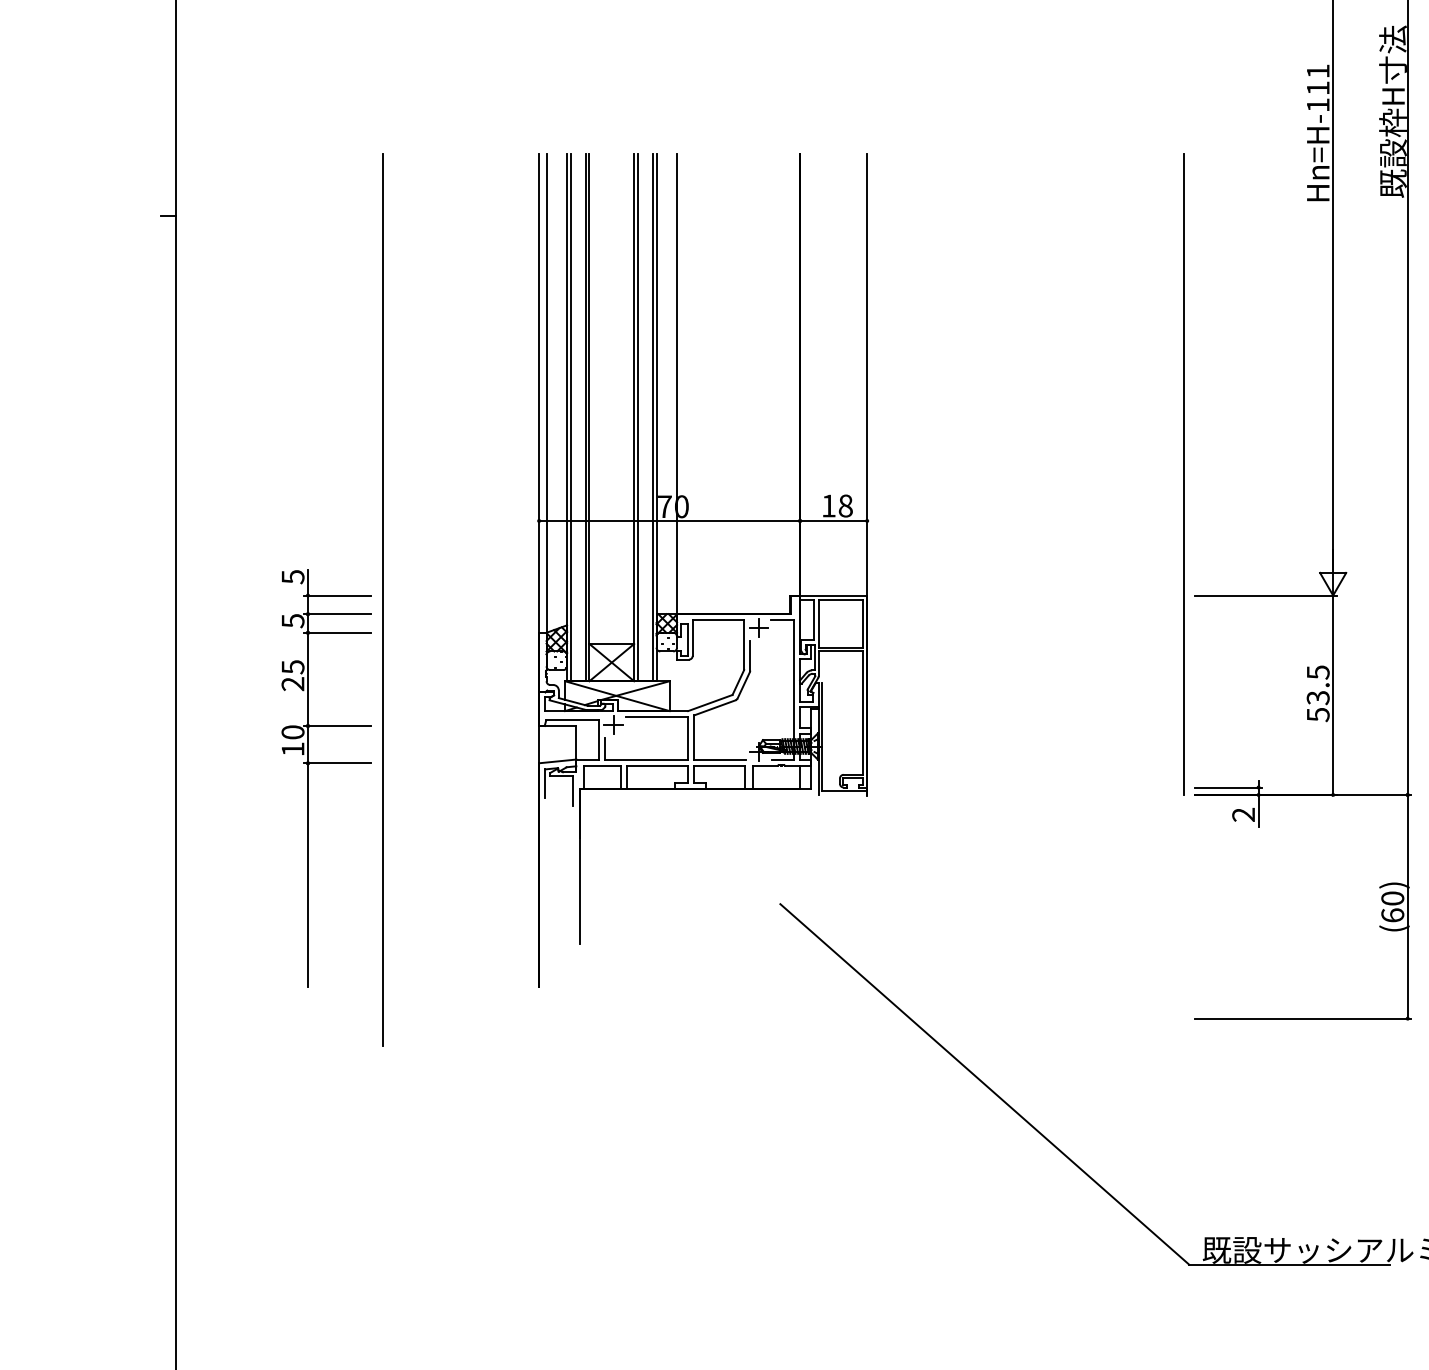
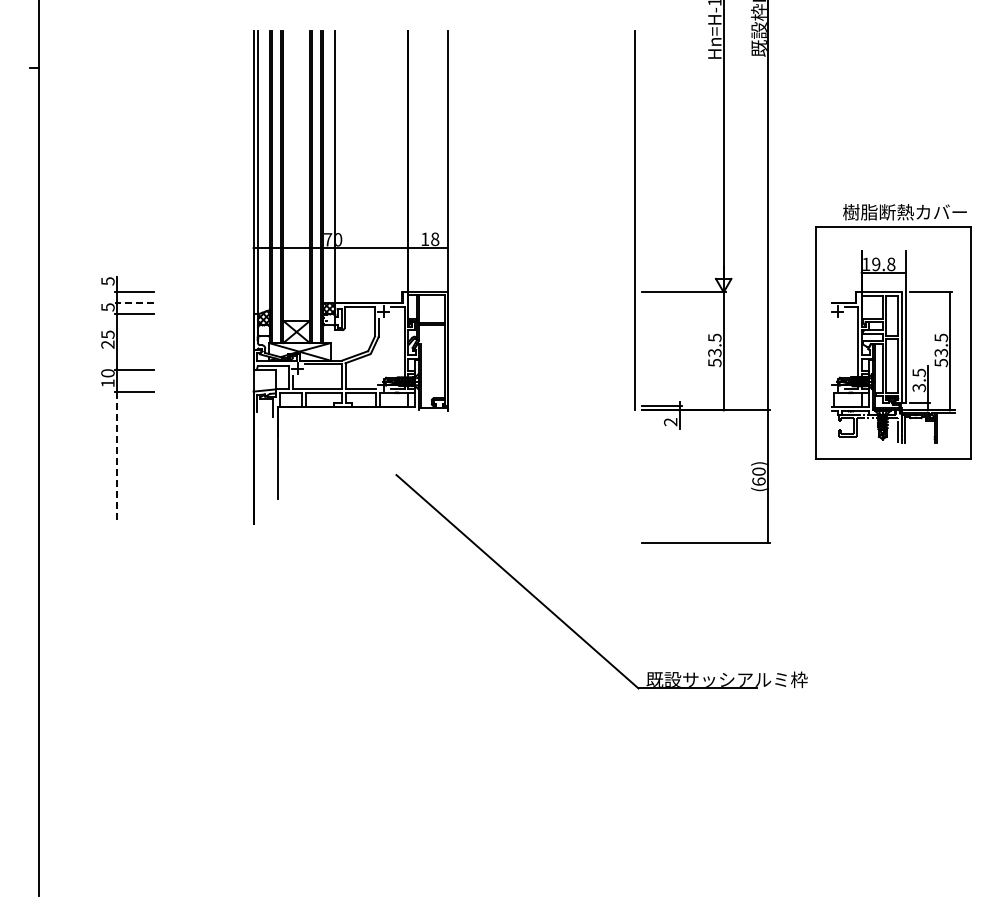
line: (381, 599) -> (160, 294), removed
line: (337, 614) -> (134, 303), solid -> dashed
line: (307, 876) -> (116, 458), solid -> dashed

